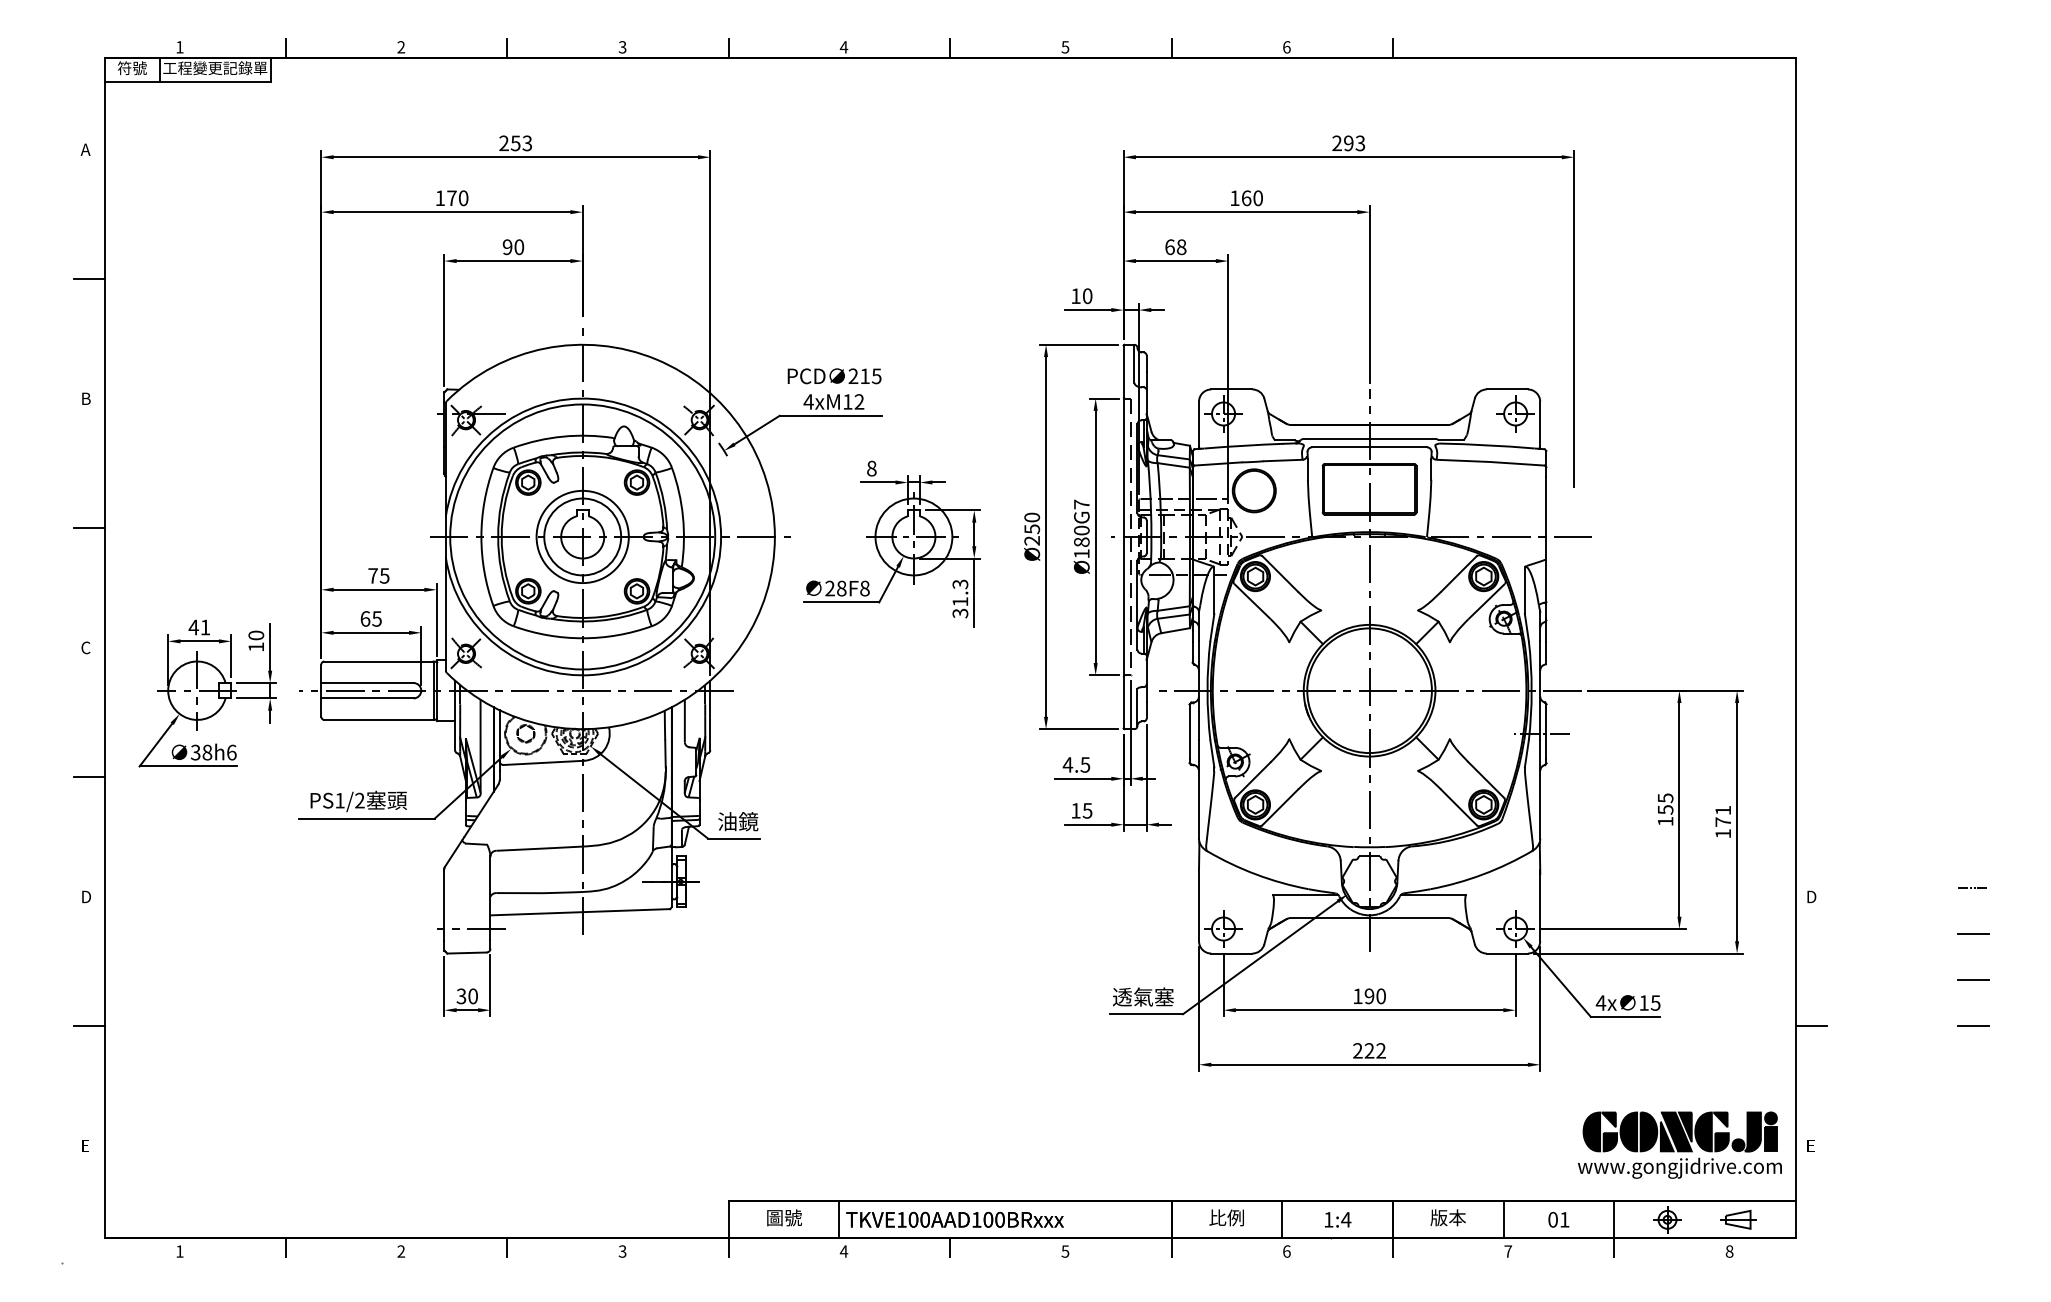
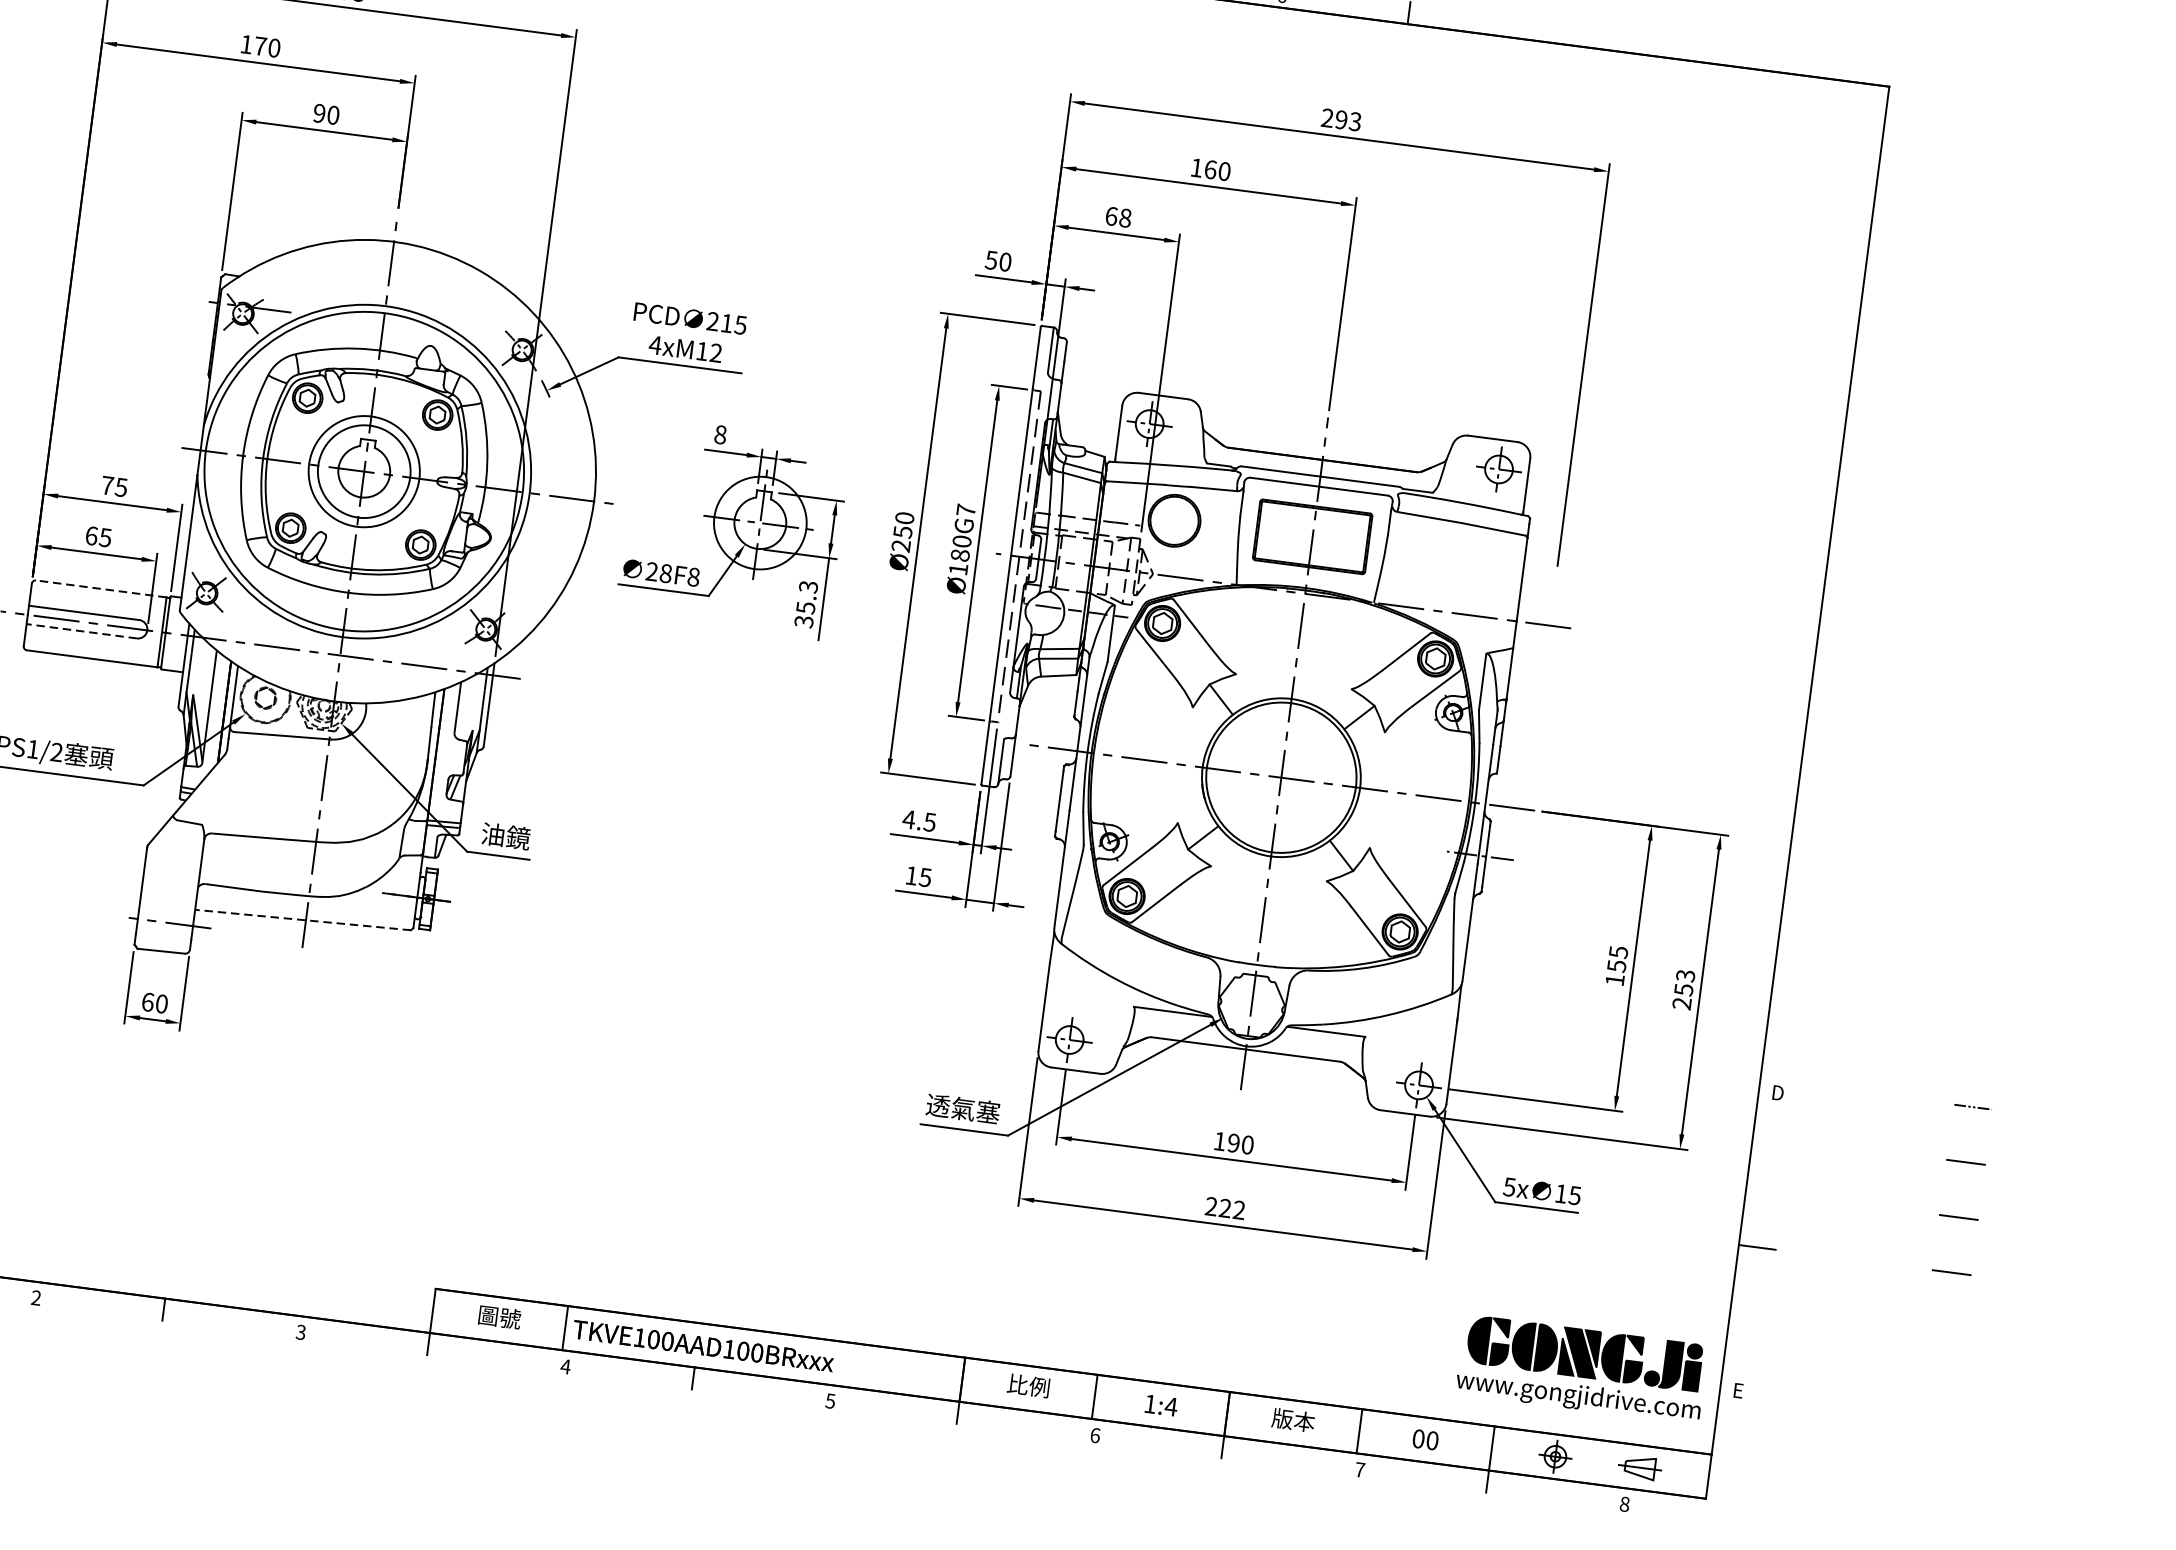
text: (1075, 296) -> (990, 260), 10 -> 50
text: (960, 601) -> (806, 607), 31.3 -> 35.3
line: (379, 661) -> (101, 589), solid -> dashed
line: (366, 698) -> (80, 631), solid -> dashed
text: (1723, 821) -> (1684, 989), 171 -> 253
line: (580, 912) -> (303, 920), solid -> dashed
text: (461, 996) -> (147, 1002), 30 -> 60
text: (1600, 1002) -> (1509, 1186), 4x -> 5x
text: (1564, 1219) -> (1432, 1440), 01 -> 00

